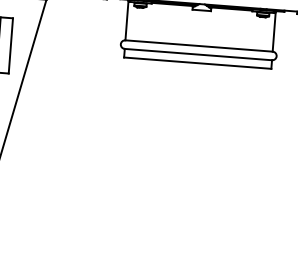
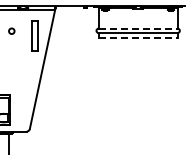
line: (199, 46) -> (138, 28), solid -> dashed
line: (198, 62) -> (138, 37), solid -> dashed

